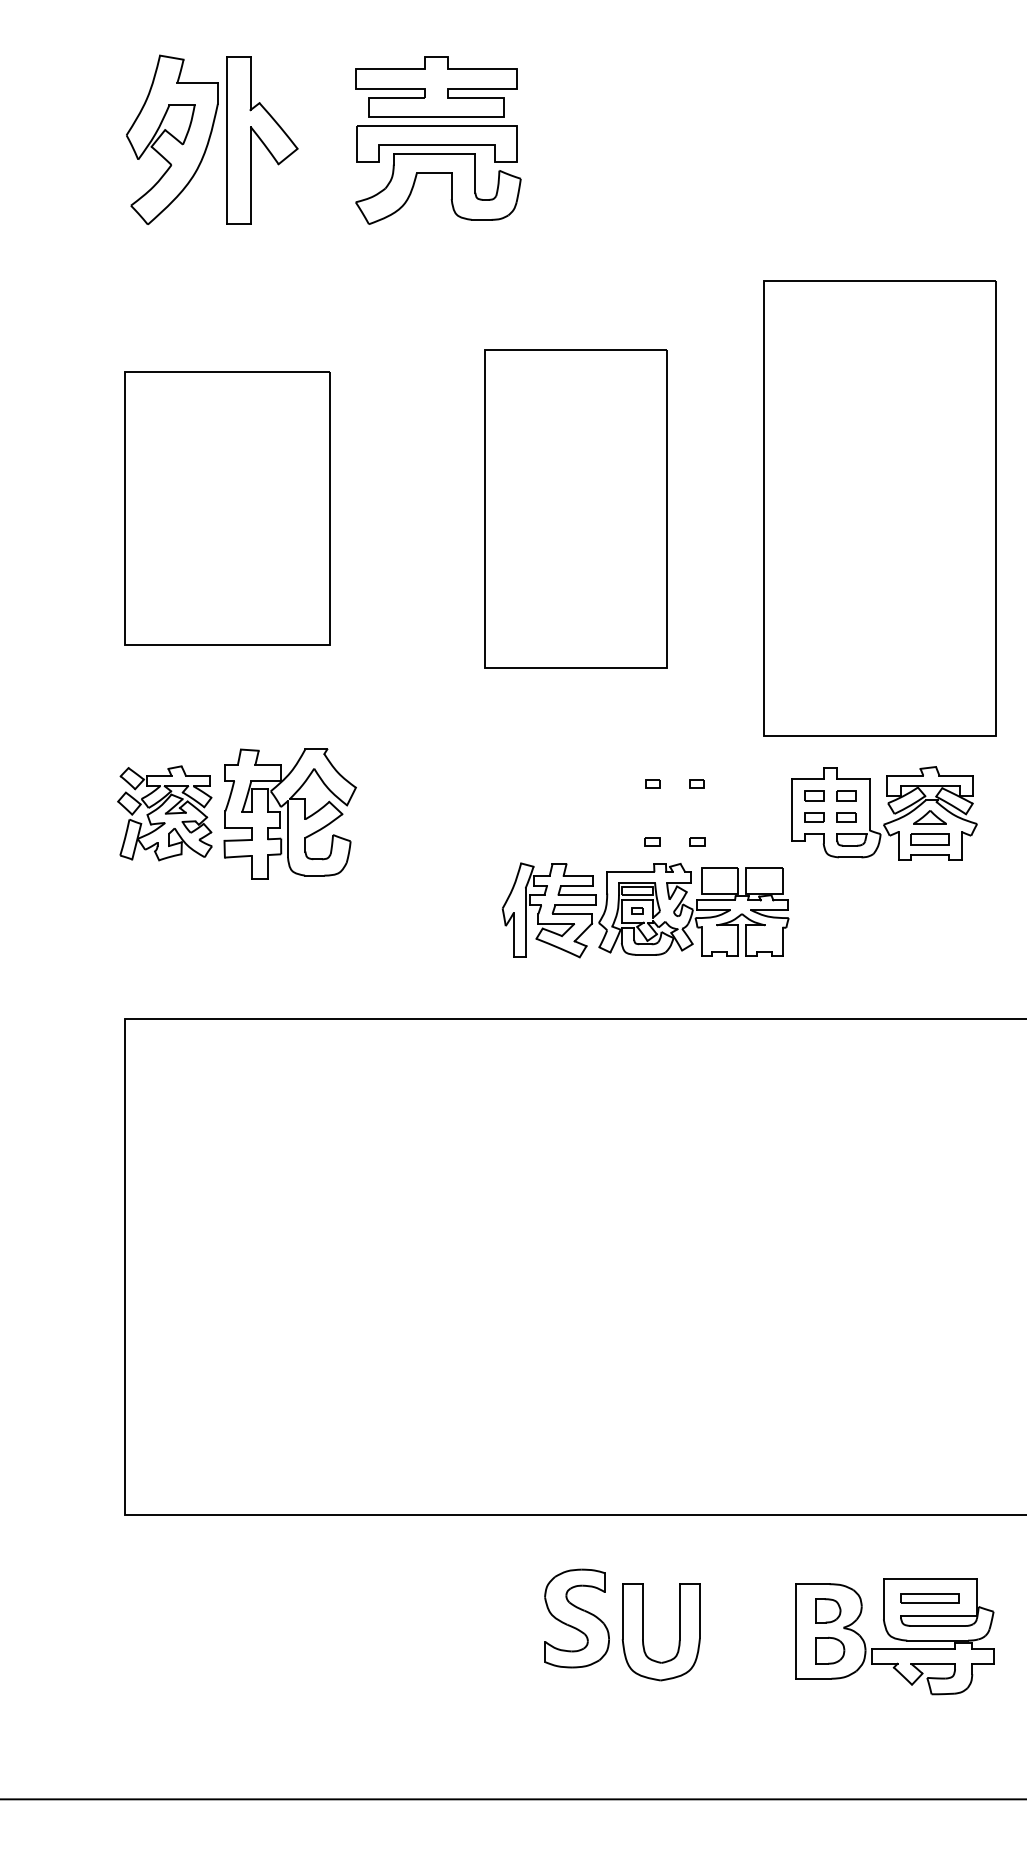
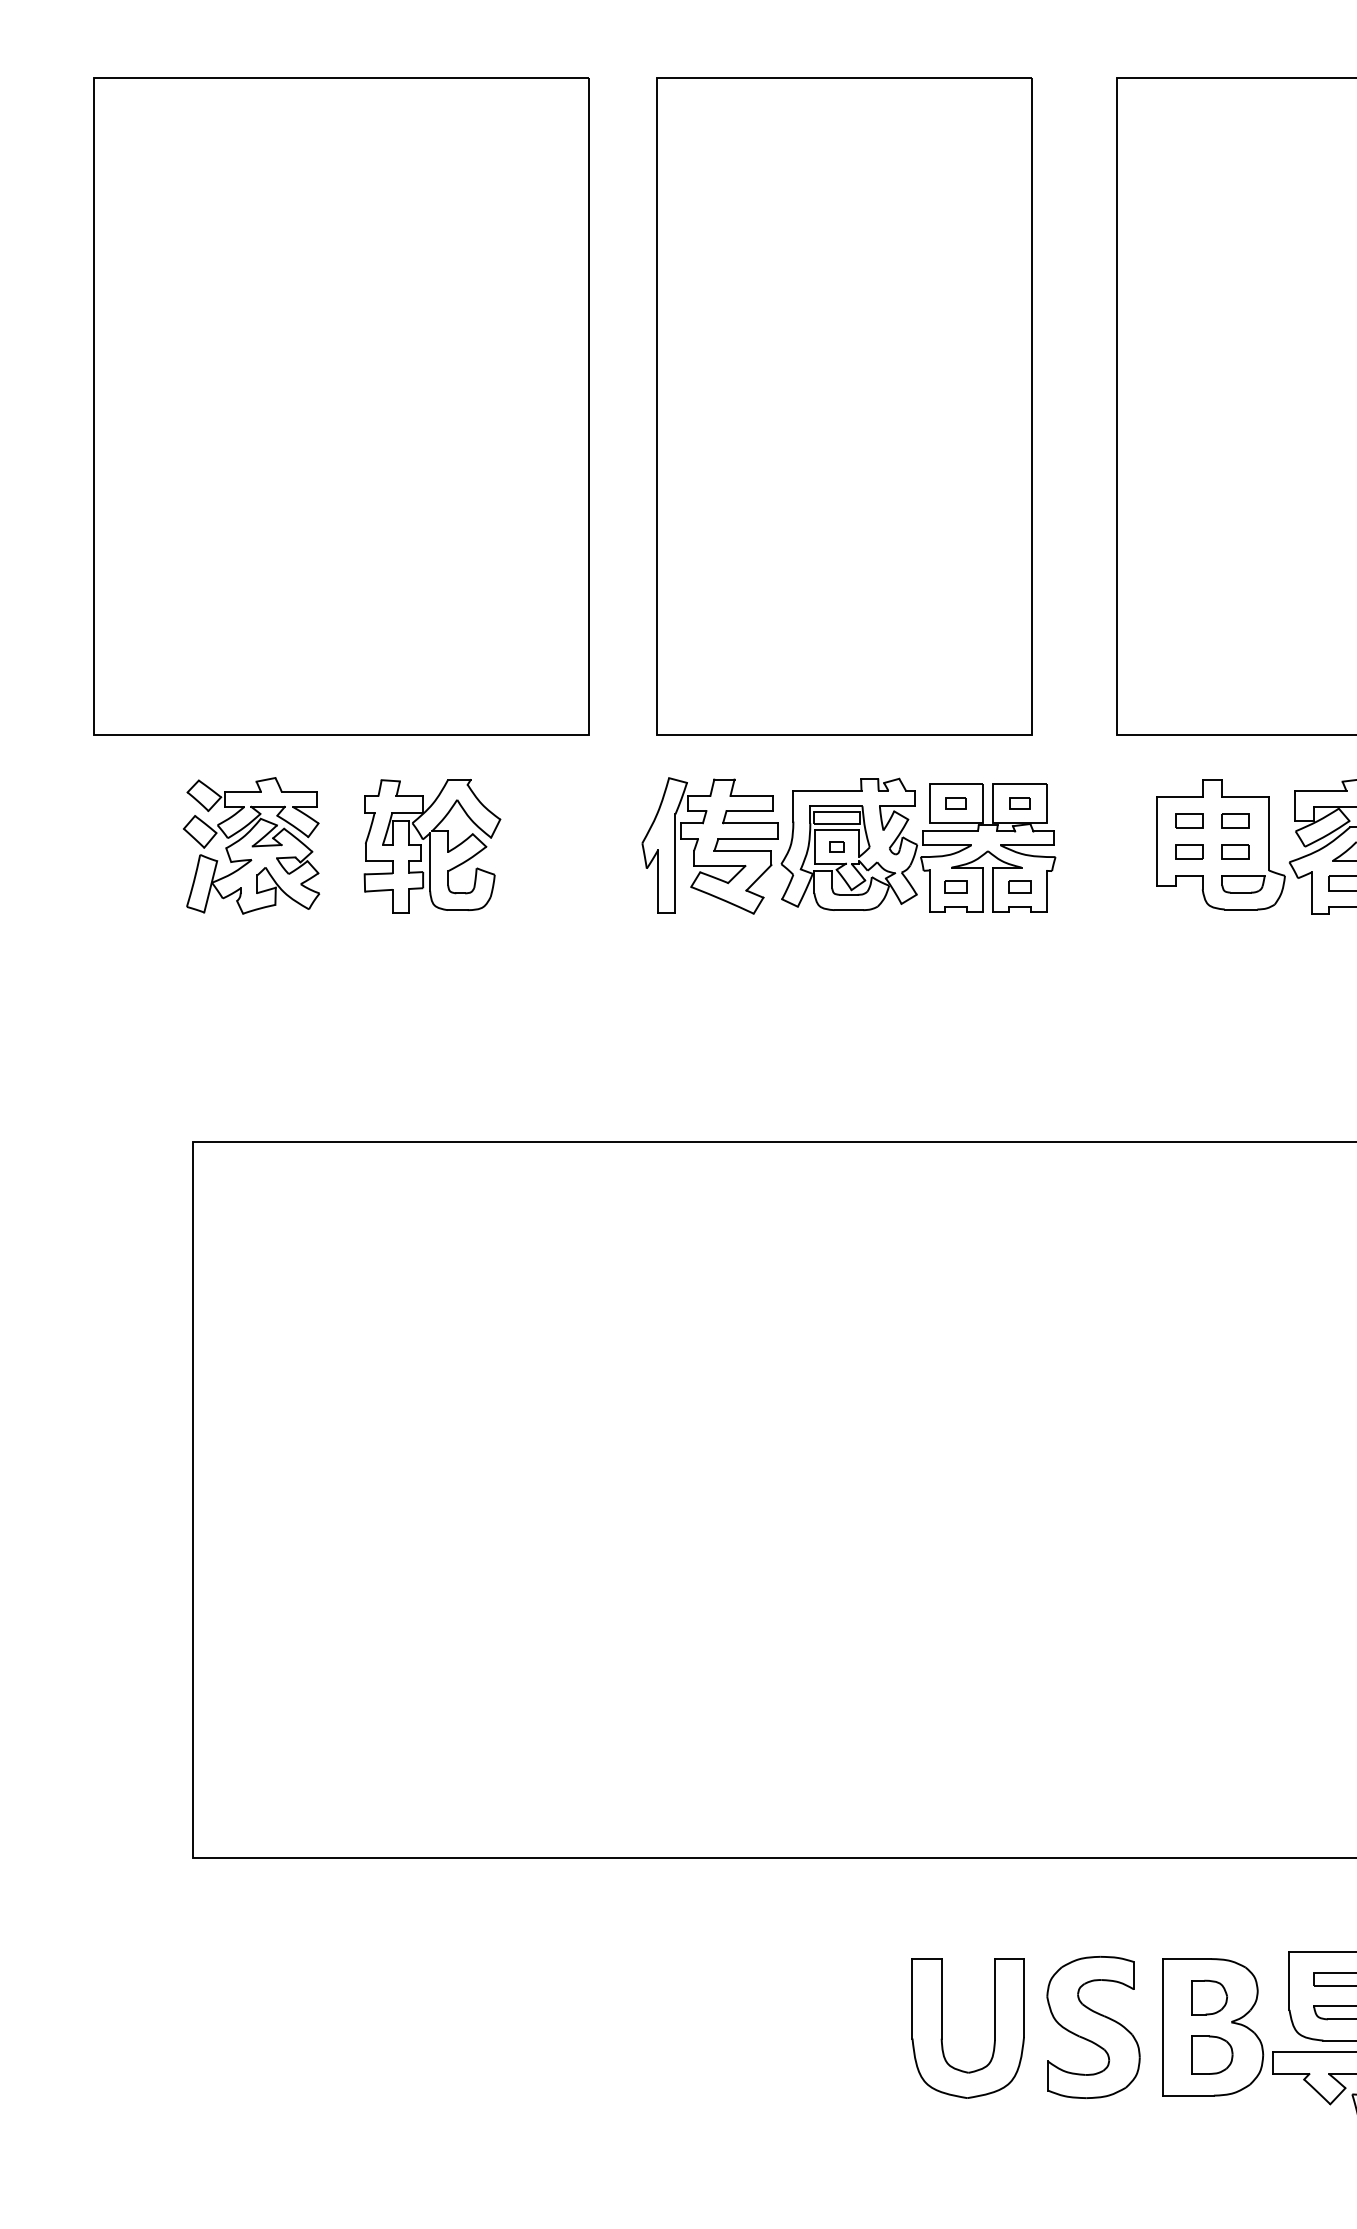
part: (227, 508) -> (341, 405), size x1.67
part: (575, 508) -> (844, 405), size x1.43
part: (290, 813) -> (432, 846), size x0.71
part: (645, 910) -> (848, 846), moved
part: (576, 1618) -> (1092, 2027), moved

